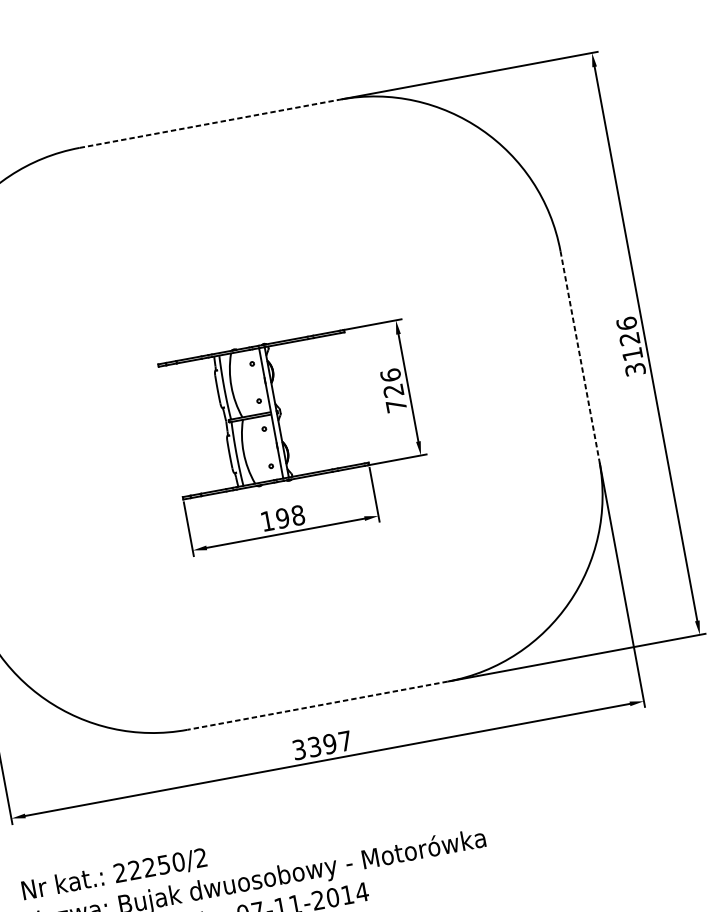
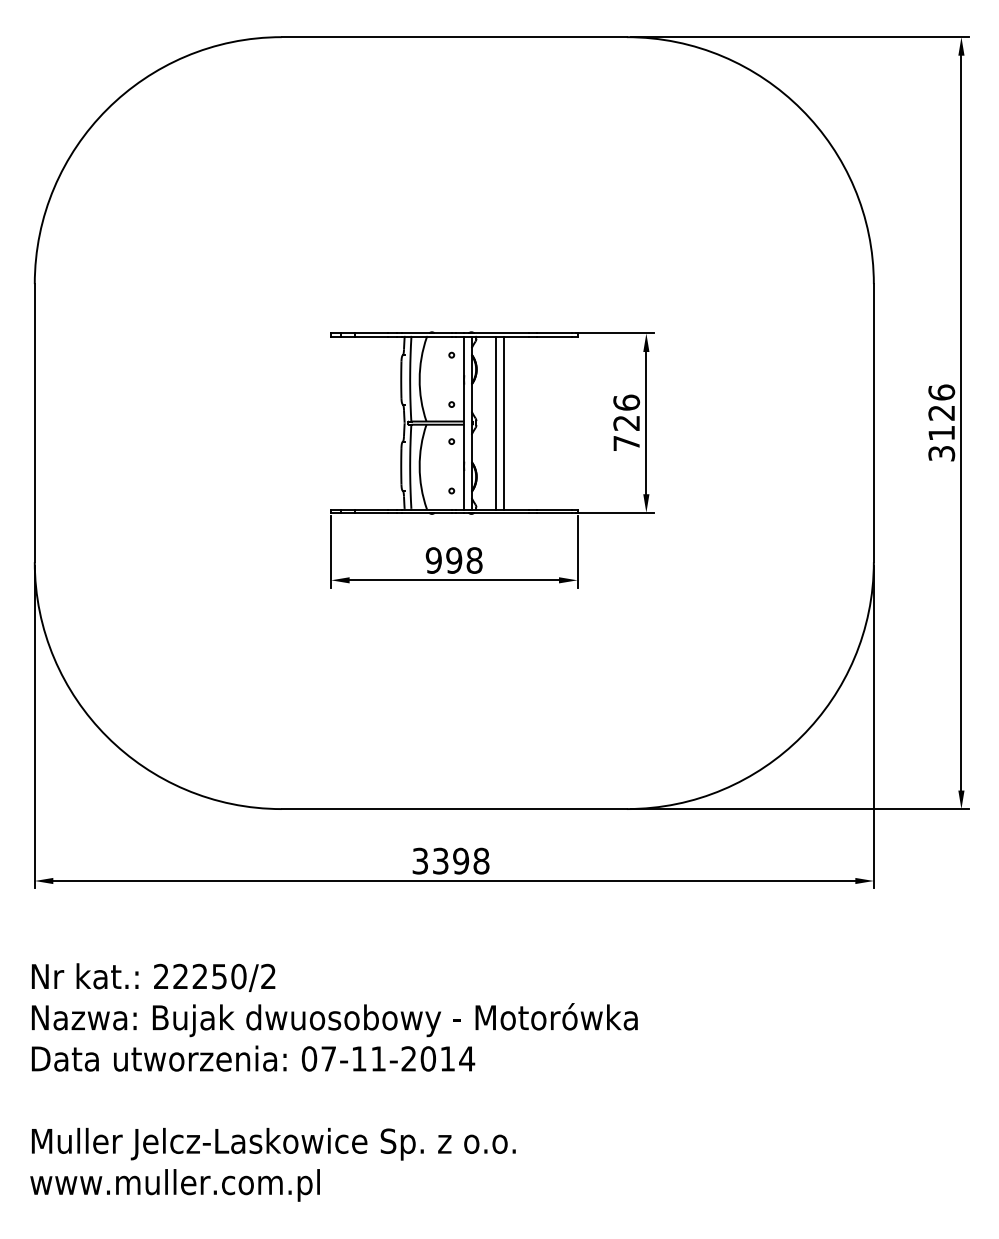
line: (209, 124) -> (454, 37), dashed -> solid
line: (579, 356) -> (873, 423), dashed -> solid
line: (300, 407) -> (503, 422), added
line: (295, 408) -> (496, 422), added
text: (267, 521) -> (433, 560), 198 -> 998
line: (317, 705) -> (454, 809), dashed -> solid
text: (345, 740) -> (481, 860), 3397 -> 3398

